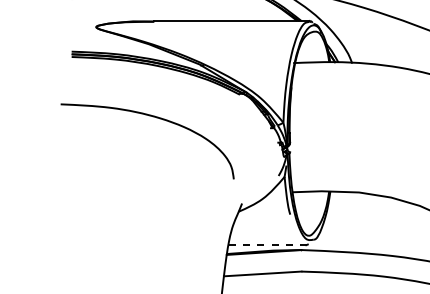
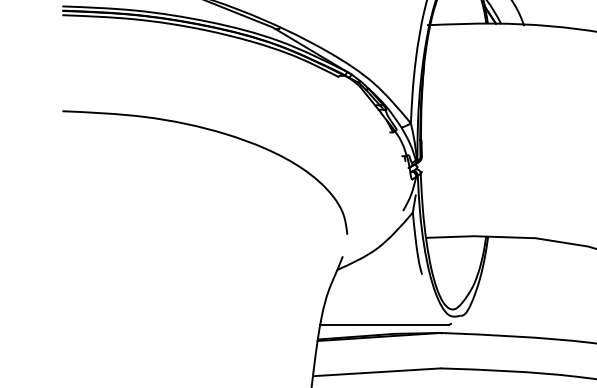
curve: (156, 118) -> (220, 134), moved
line: (267, 245) -> (384, 325), dashed -> solid

